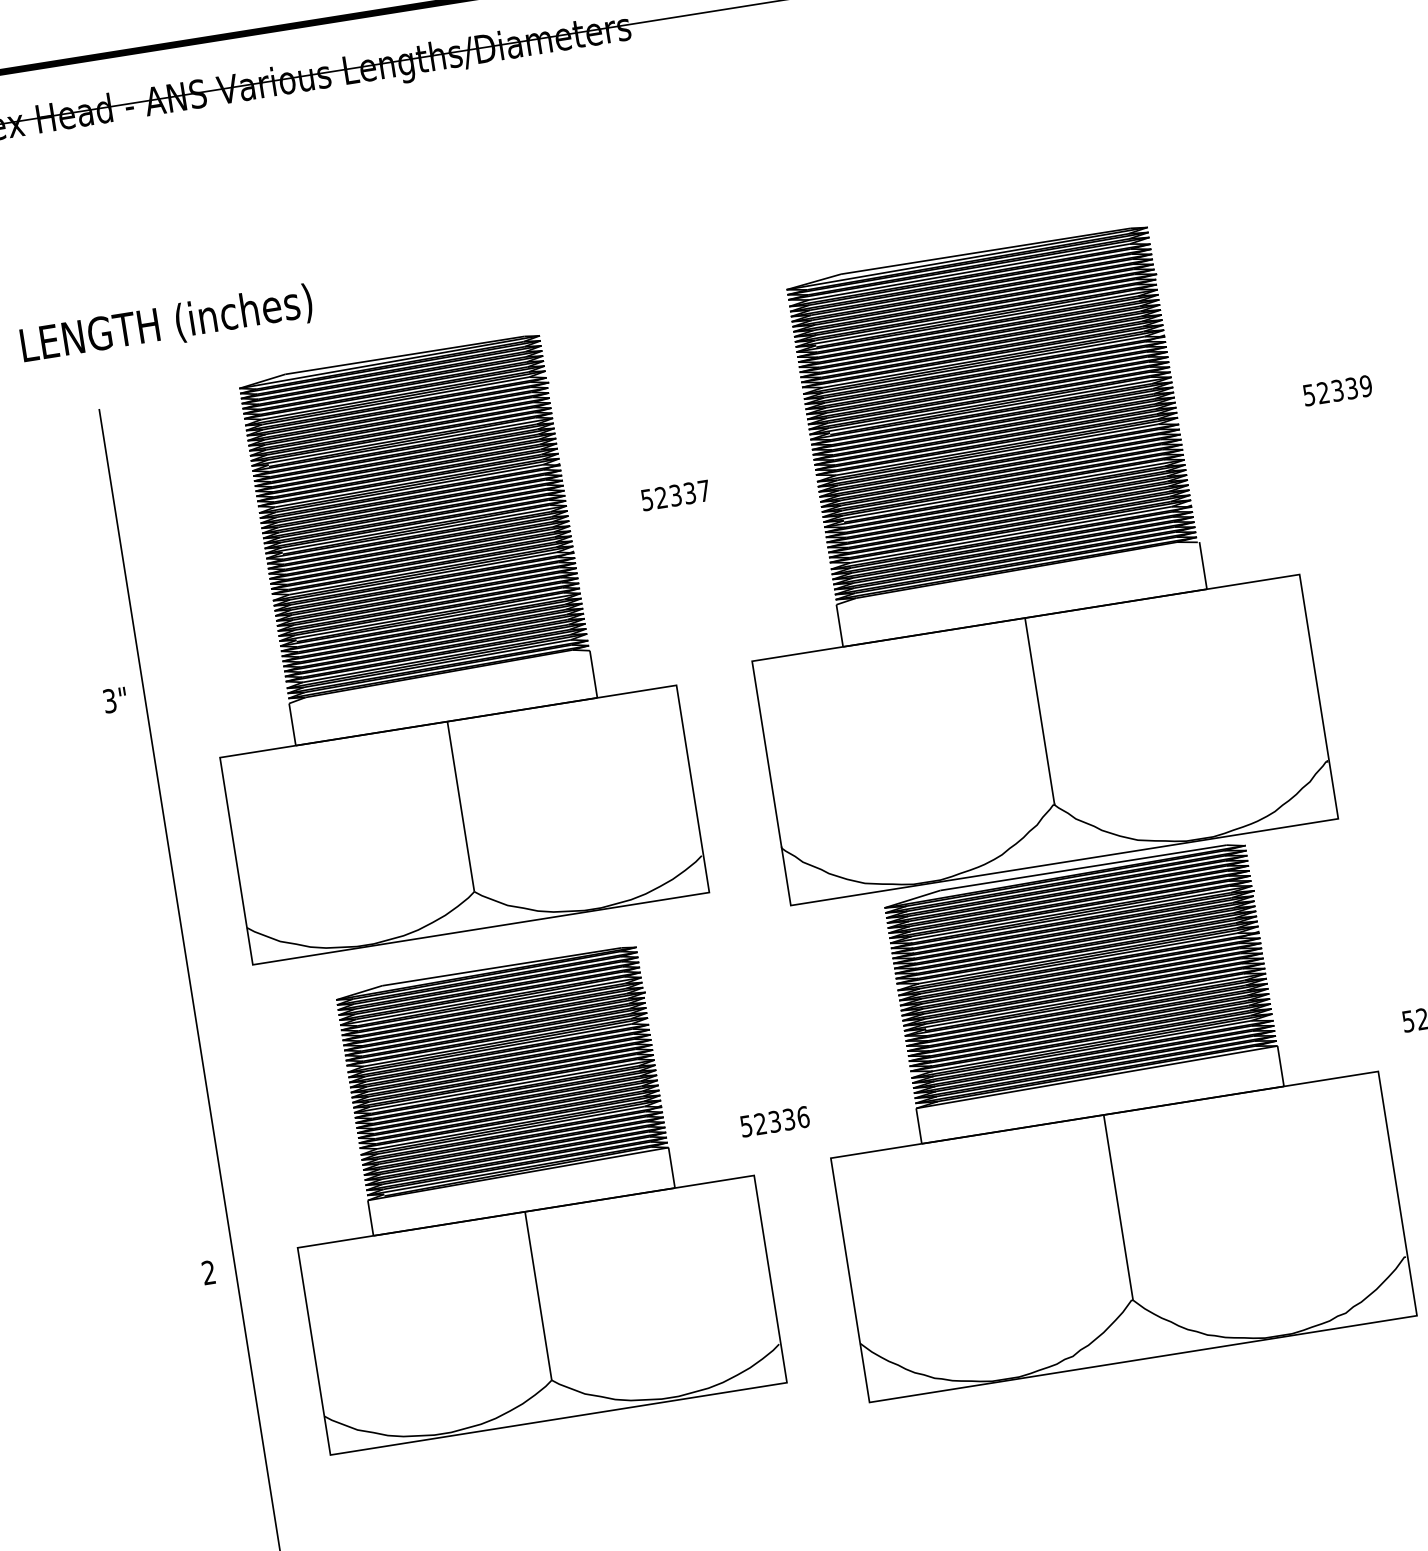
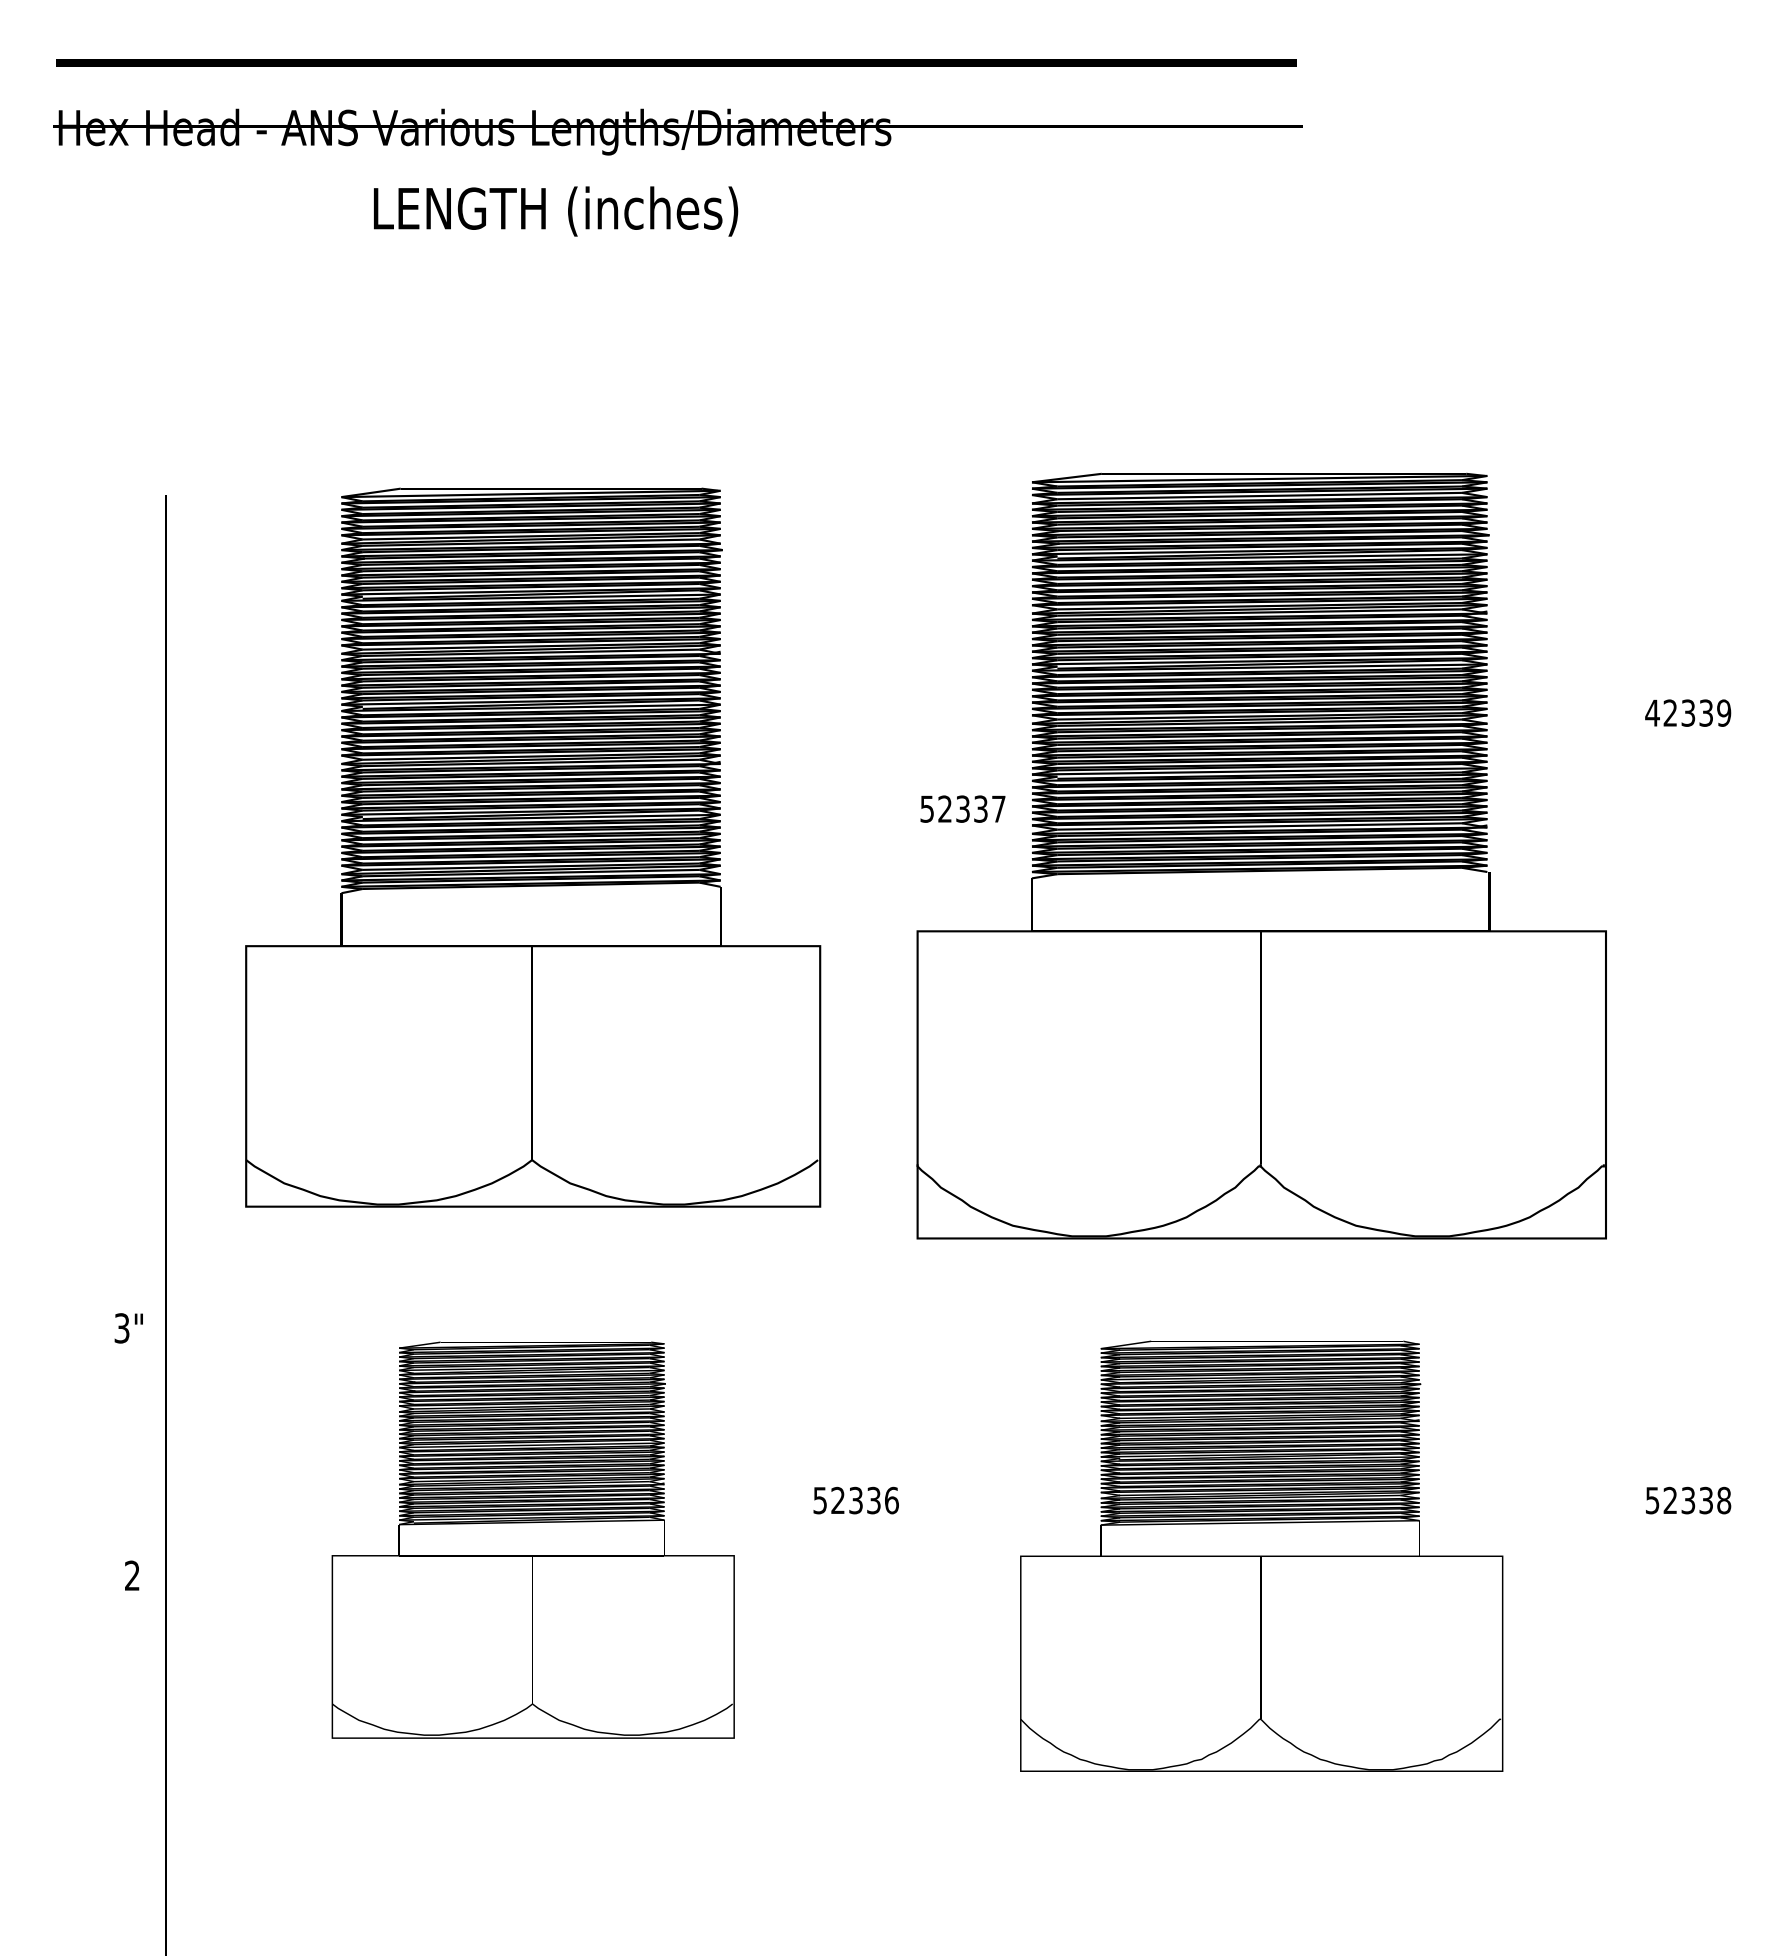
text: (167, 325) -> (556, 211), moved
text: (1309, 394) -> (1652, 712), 52339 -> 42339
text: (675, 495) -> (962, 808), moved
text: (115, 700) -> (128, 1328), moved
part: (1104, 1115) -> (1261, 1556), size x0.7
part: (523, 1193) -> (533, 1539), size x0.7

